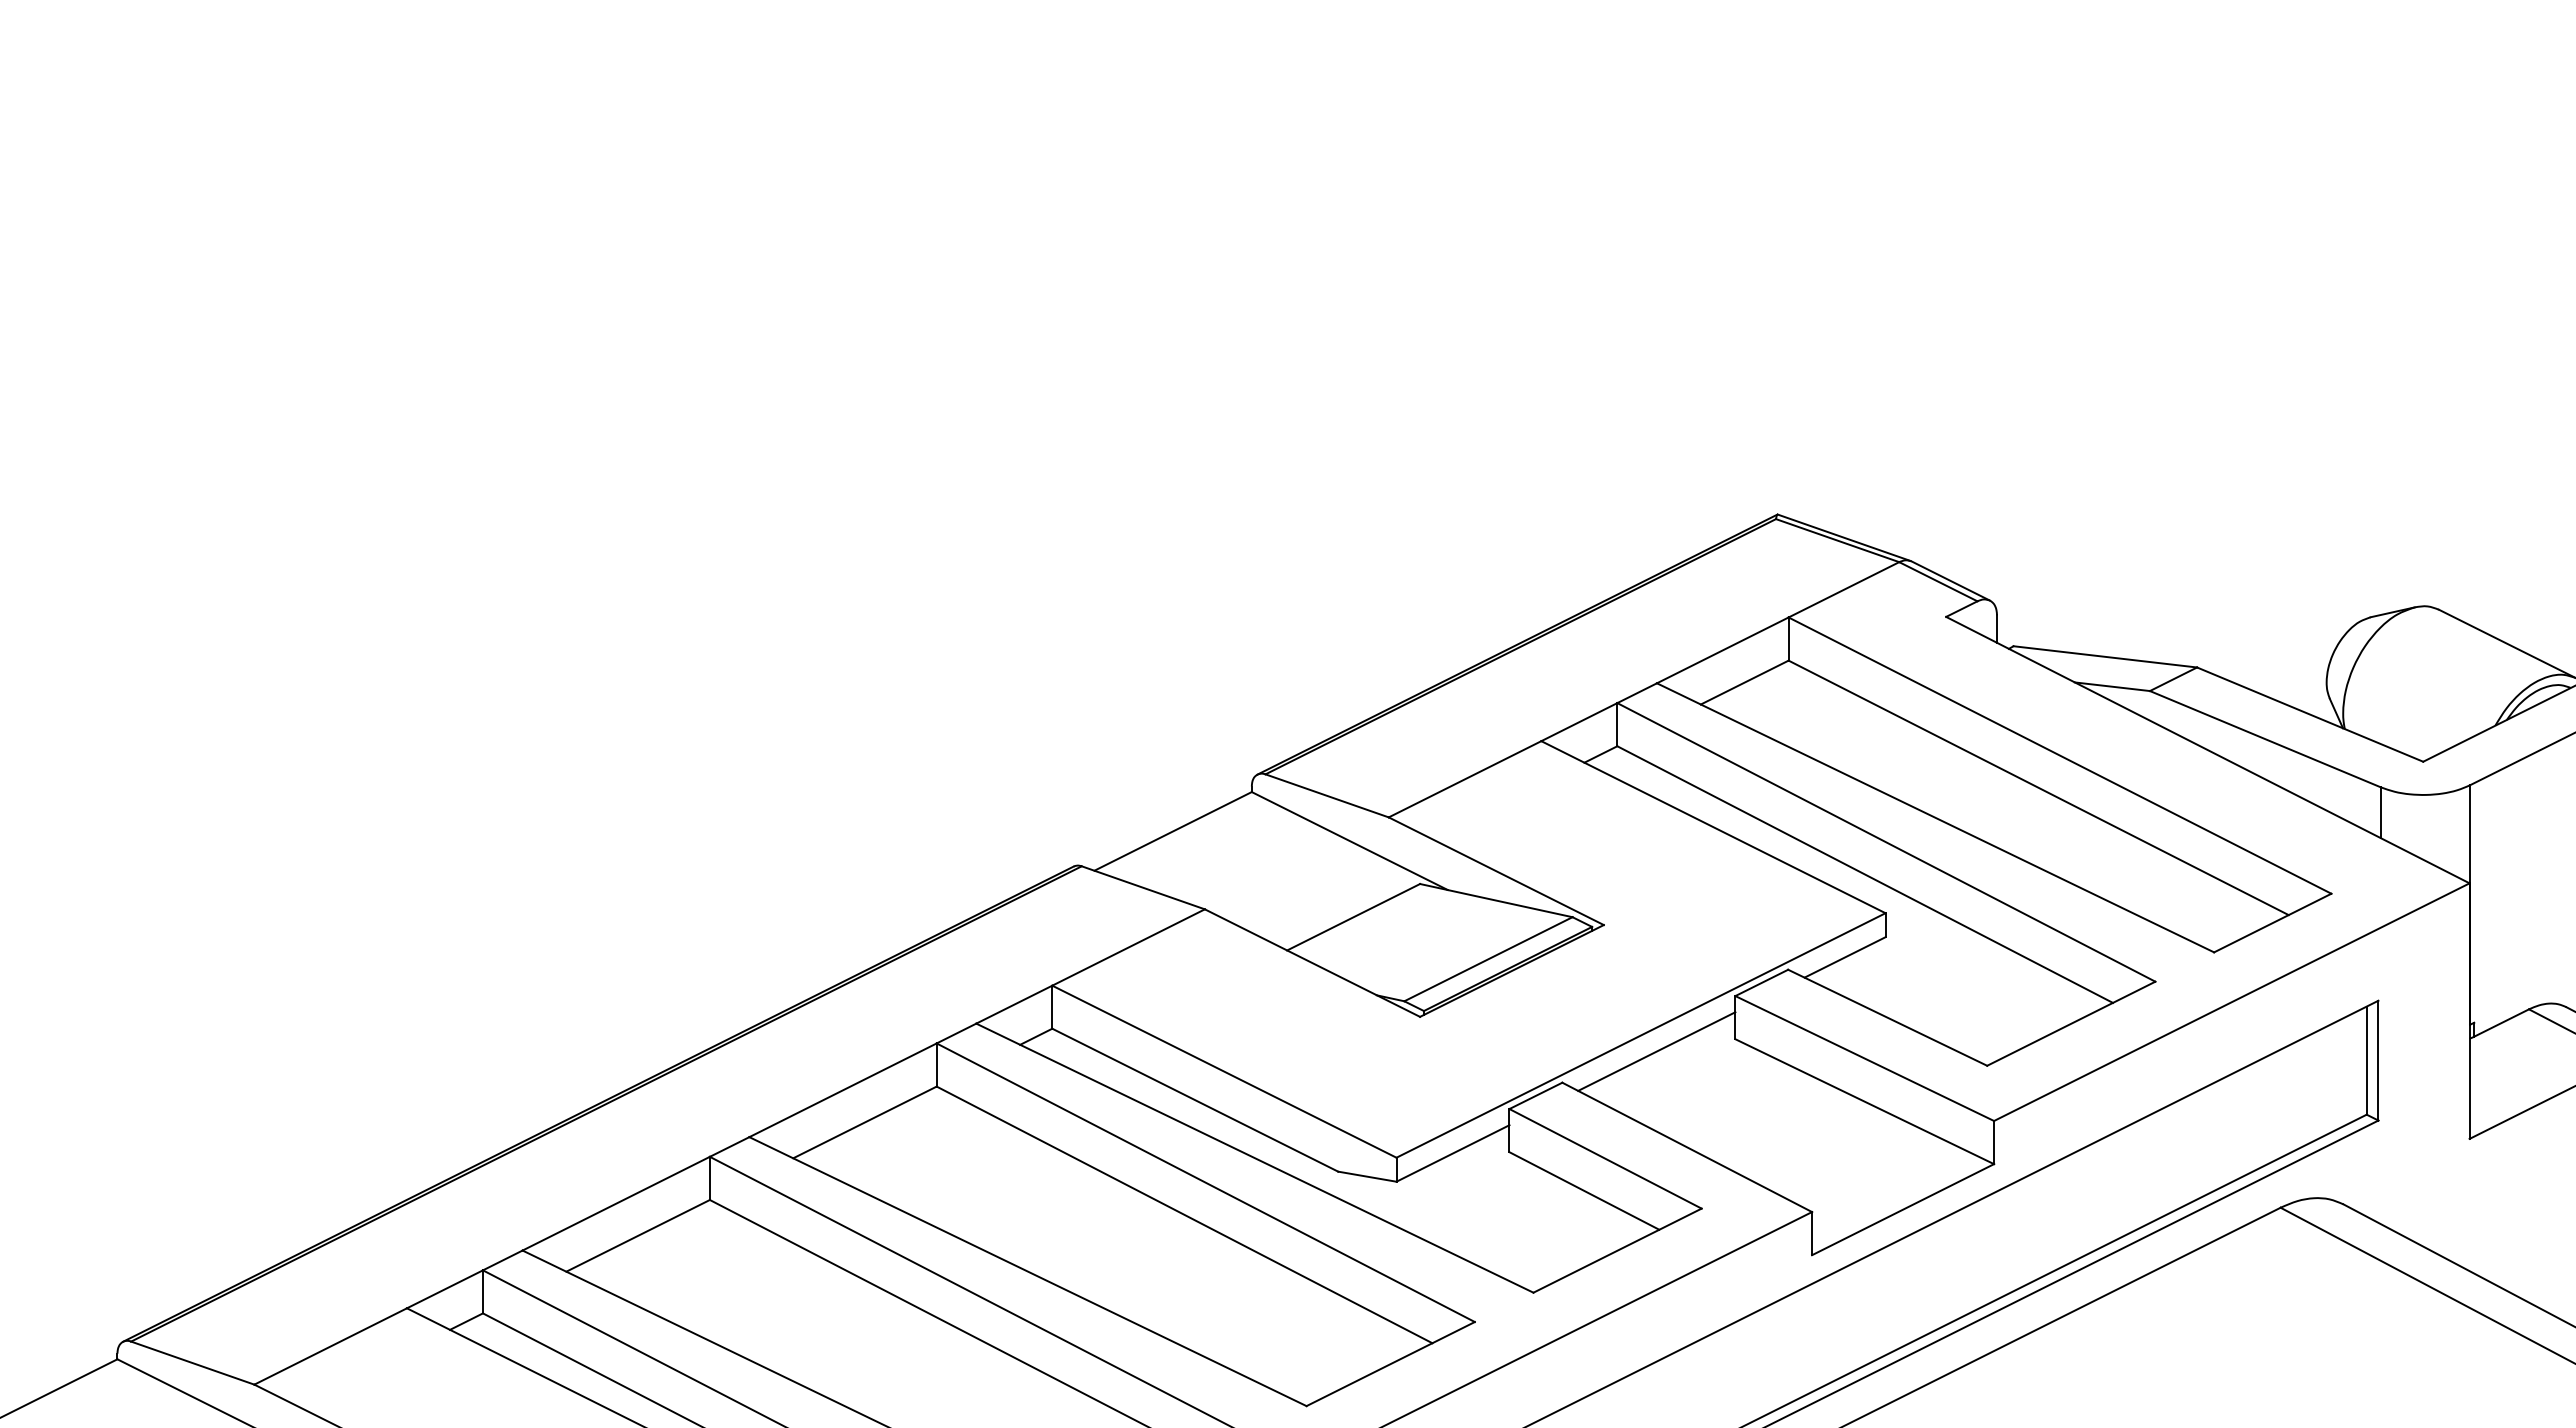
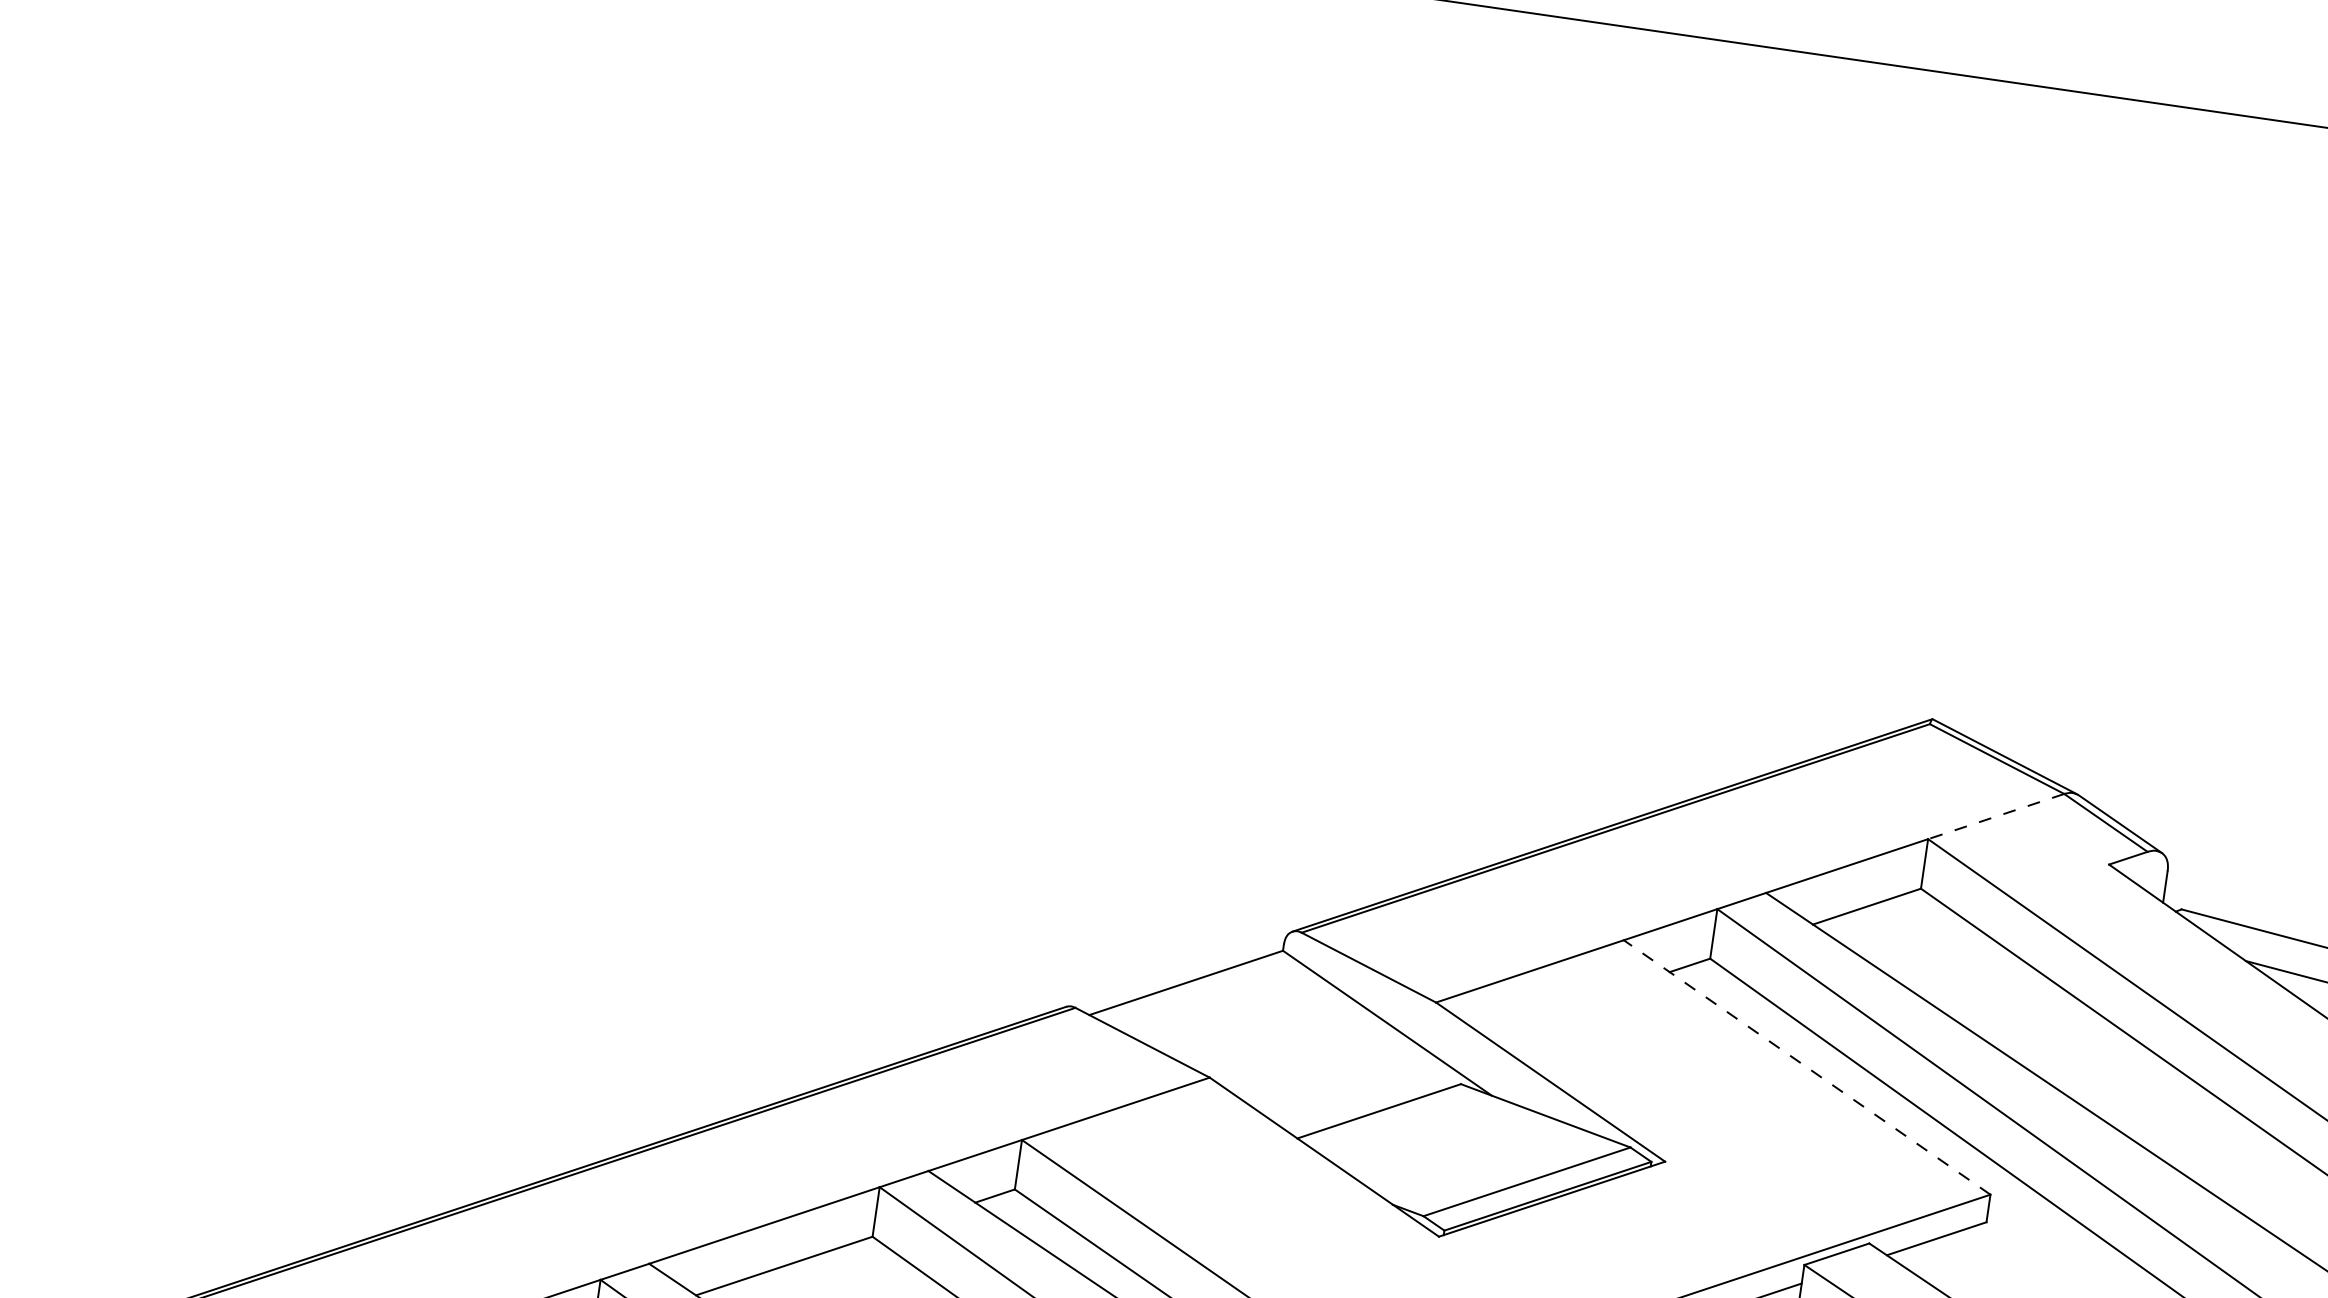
line: (1843, 589) -> (1995, 816), solid -> dashed
line: (1713, 826) -> (1807, 1066), solid -> dashed

